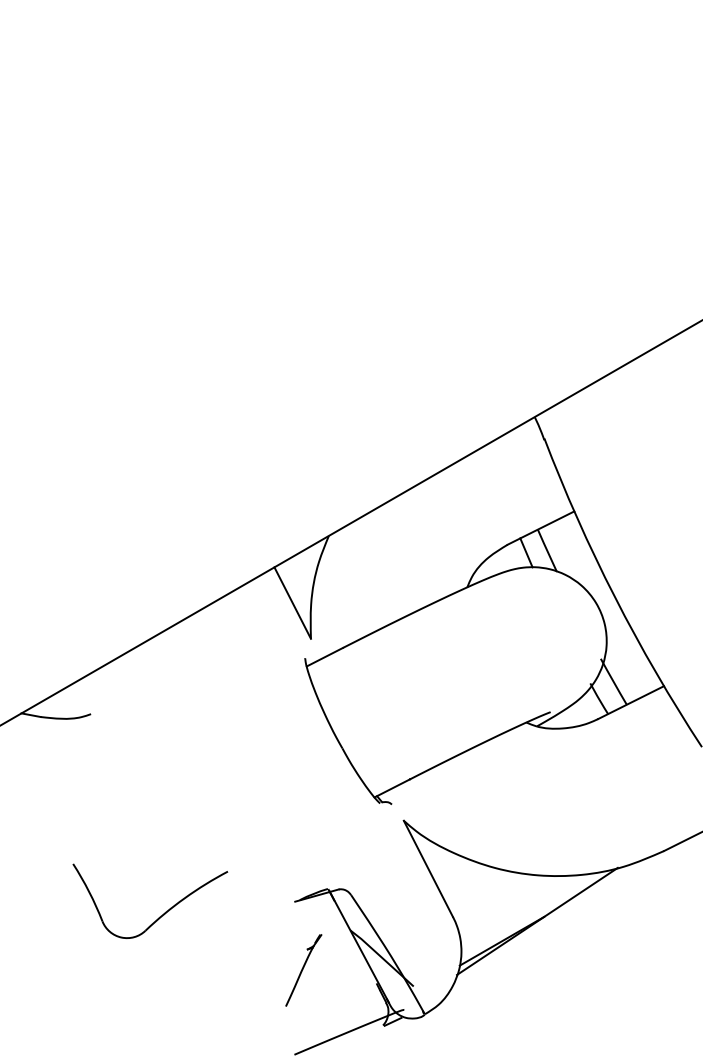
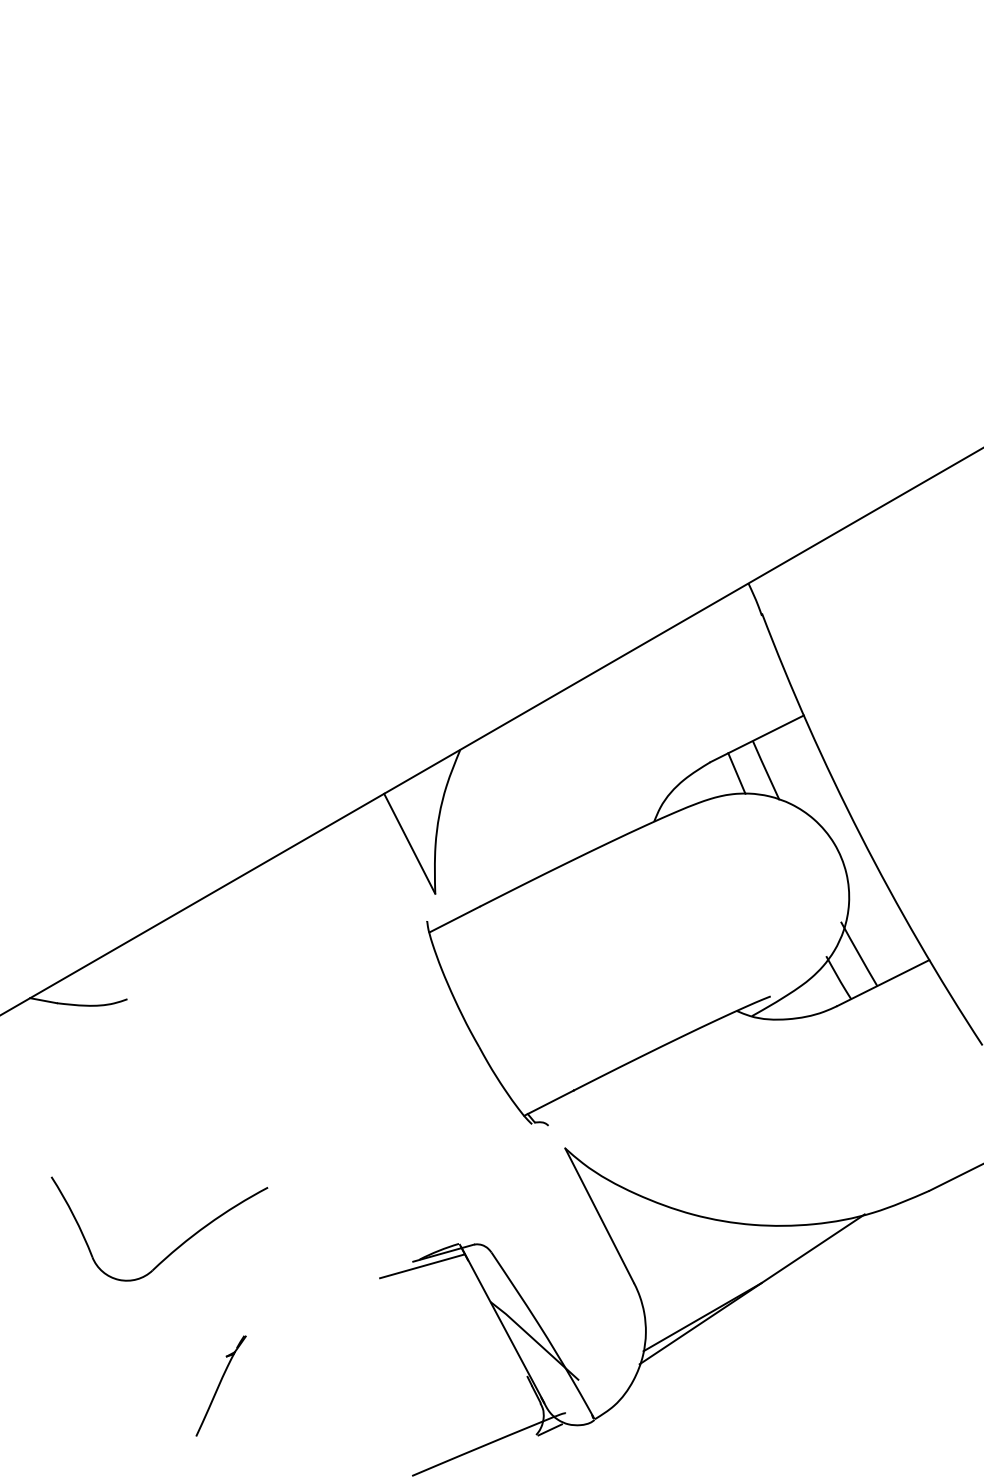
line: (301, 905) -> (422, 1266), added
part: (162, 914) -> (176, 1247), moved
part: (303, 970) -> (220, 1385), moved

